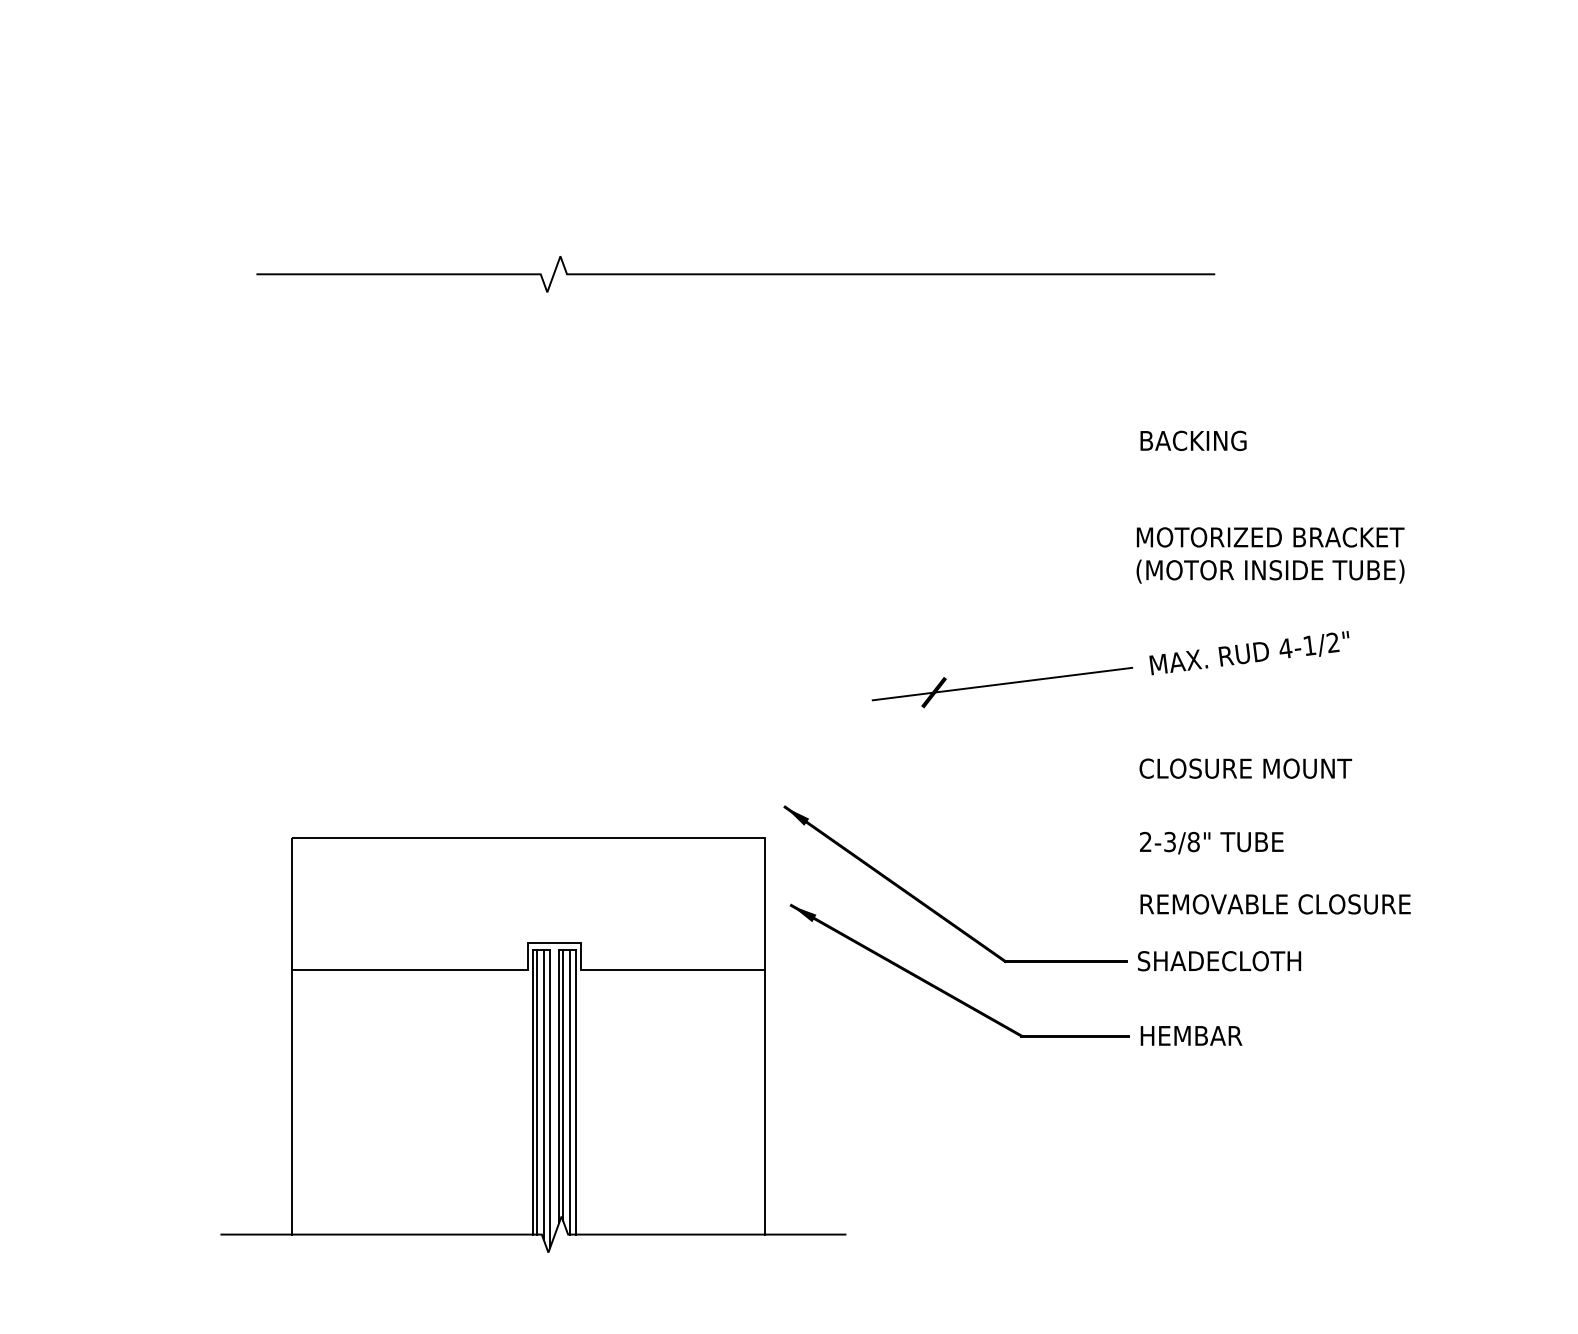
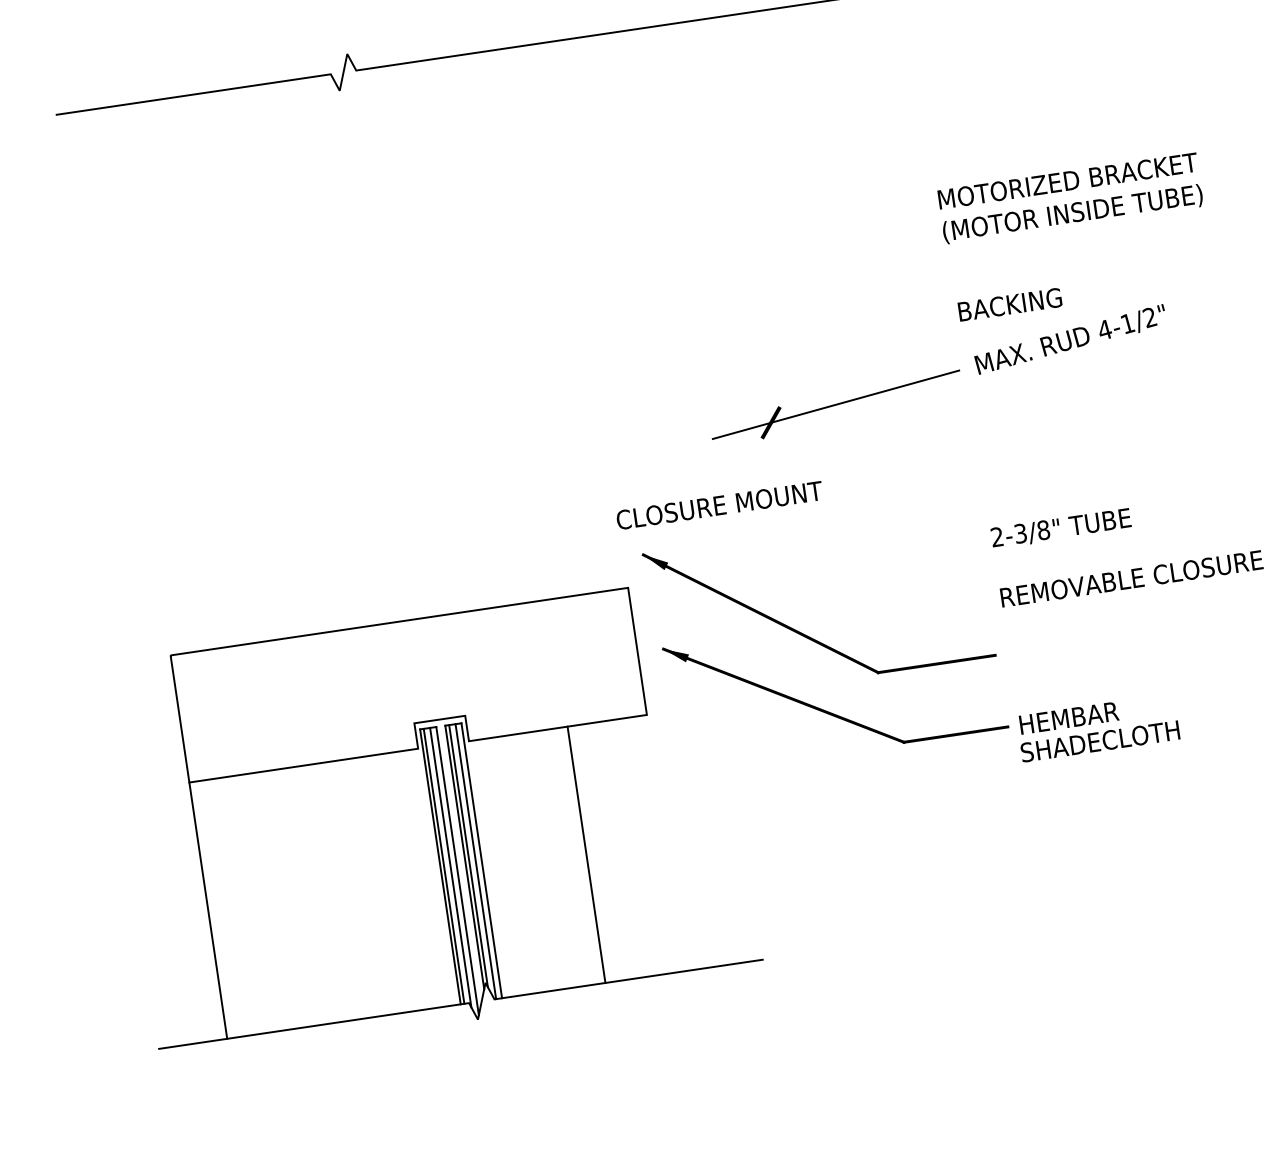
text: (1193, 440) -> (1010, 304), moved
text: (1270, 555) -> (1070, 198), moved
text: (1245, 768) -> (719, 505), moved
text: (1219, 961) -> (1100, 741), moved
line: (764, 1101) -> (586, 854), moved

